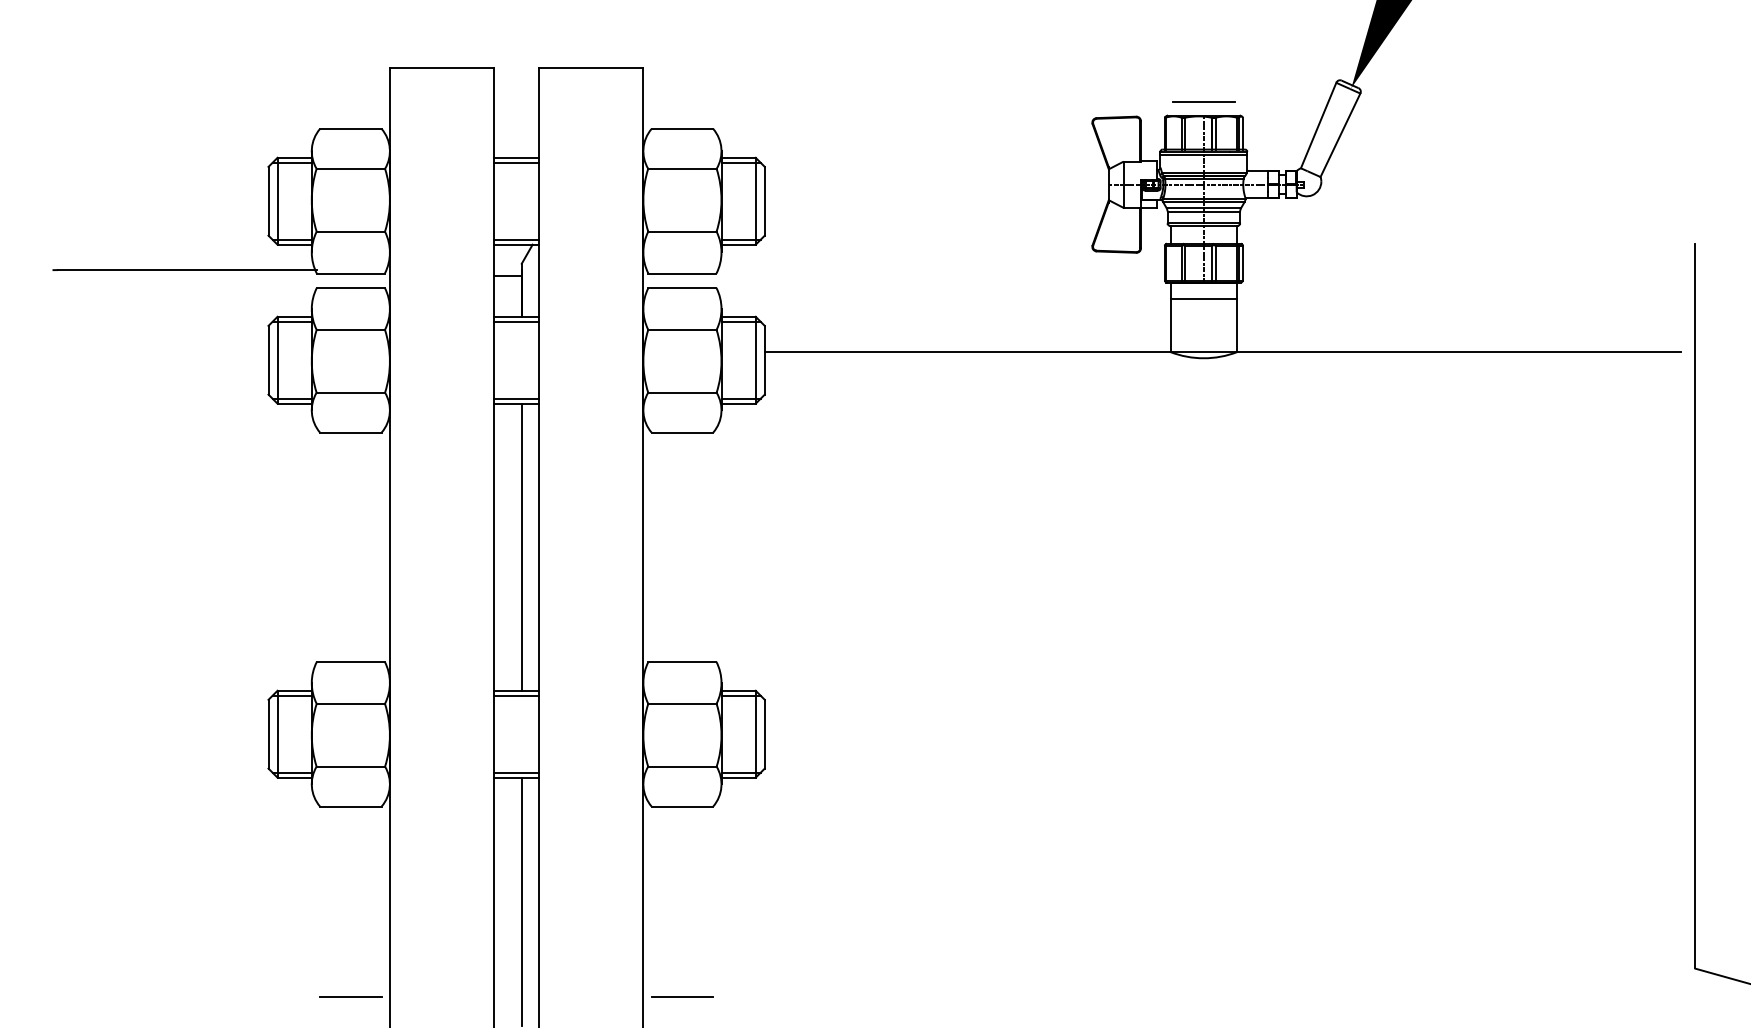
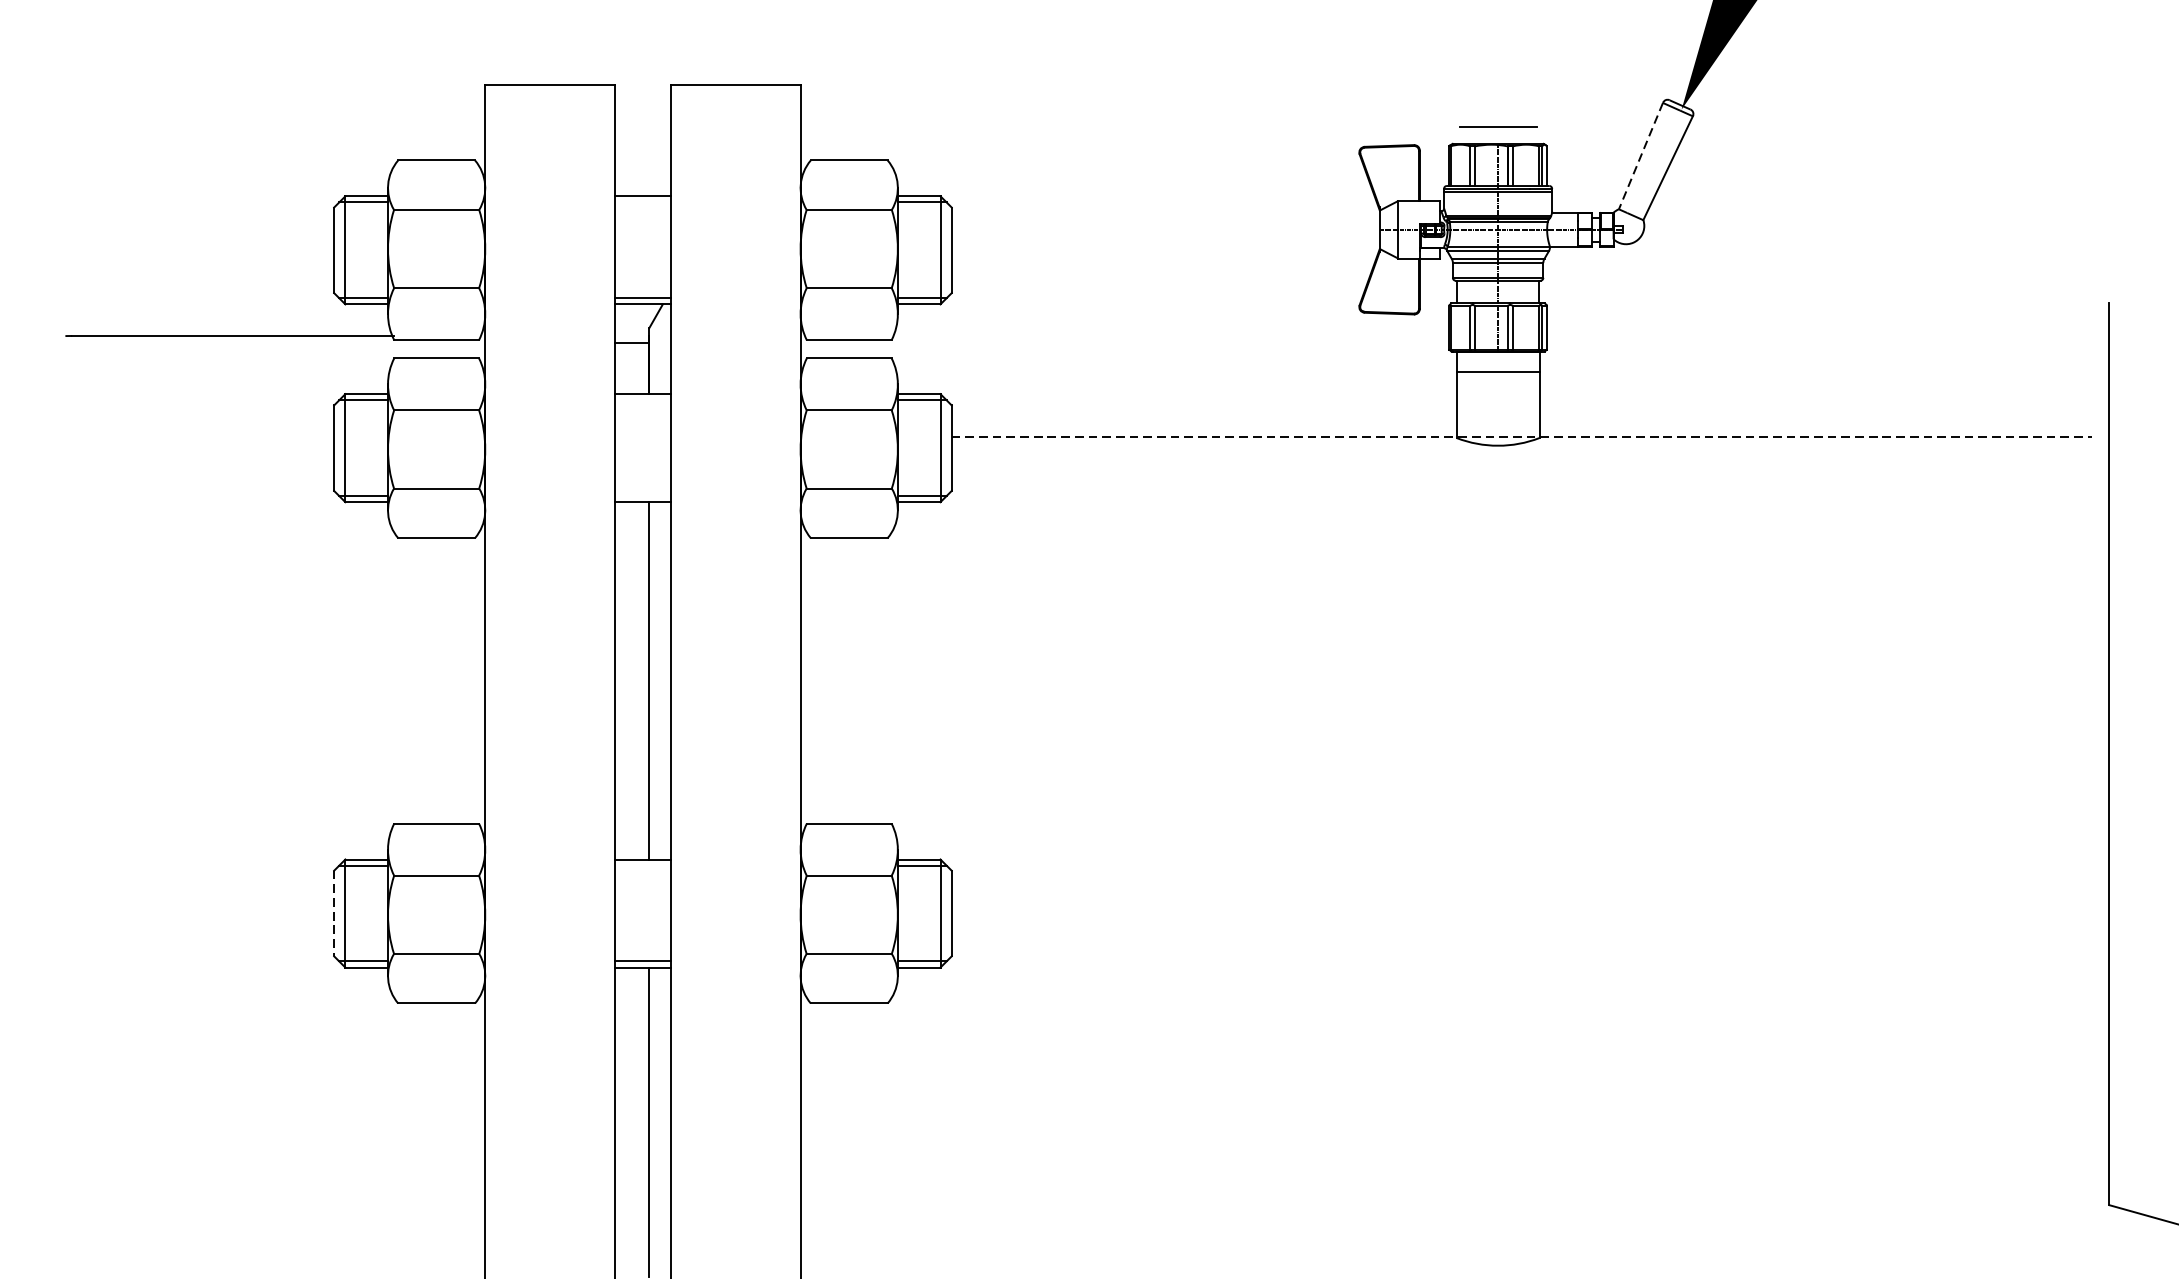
line: (1318, 125) -> (1640, 156), solid -> dashed
line: (516, 162) -> (642, 202), removed
line: (516, 321) -> (642, 399), removed
line: (1223, 351) -> (1522, 437), solid -> dashed
line: (516, 398) -> (642, 495), removed
line: (516, 695) -> (642, 865), removed
line: (268, 734) -> (334, 913), solid -> dashed
line: (682, 996) -> (849, 1239), removed
line: (350, 997) -> (436, 1241), removed

